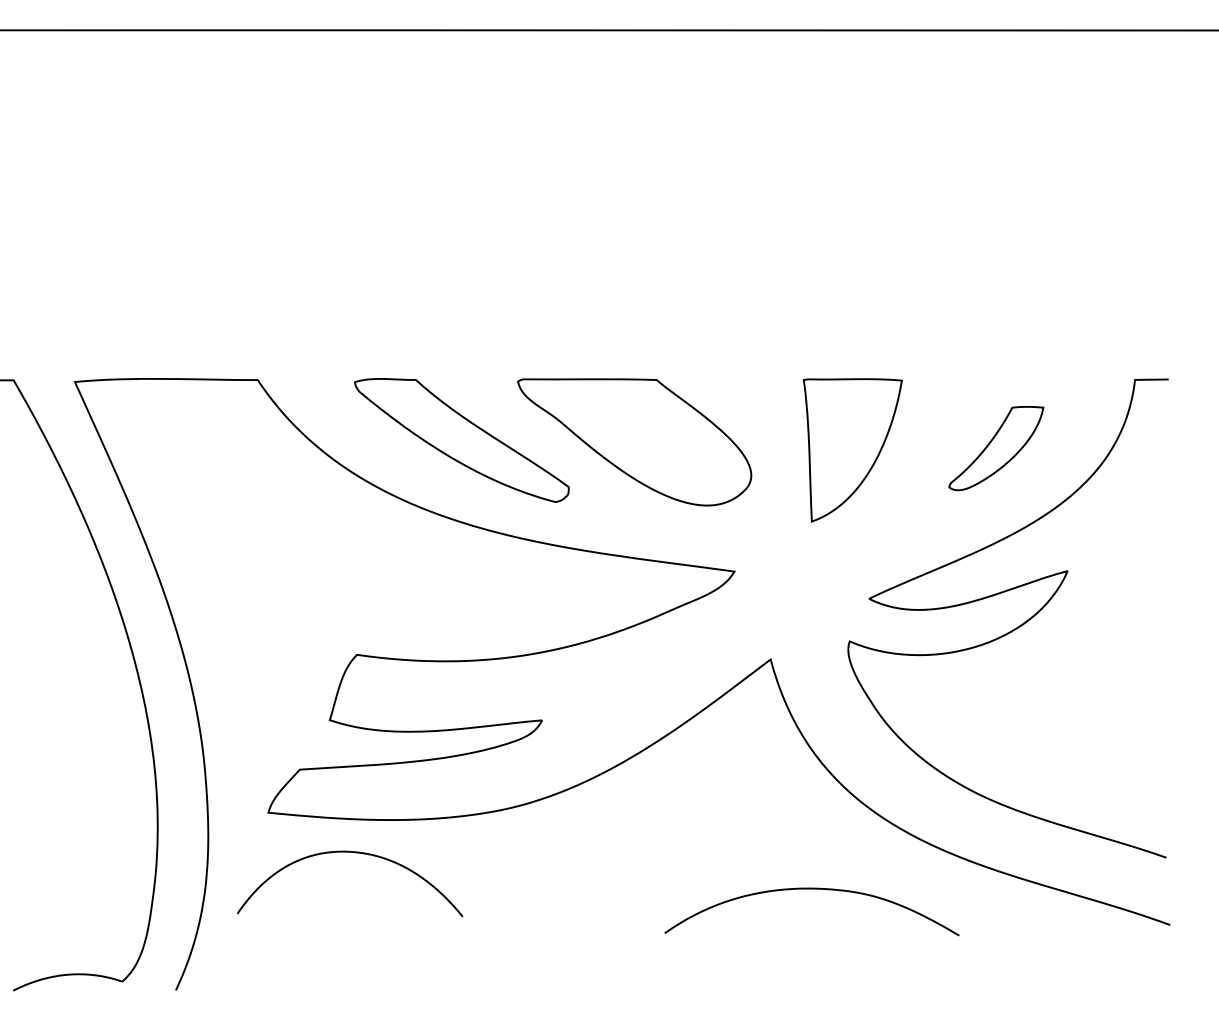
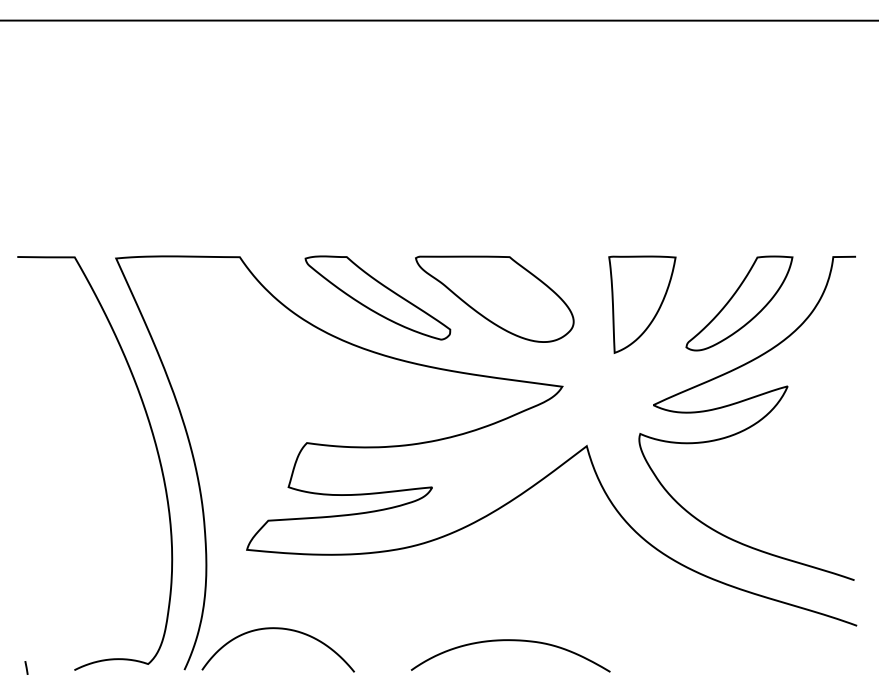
part: (996, 448) -> (739, 303), size x1.67
curve: (348, 853) -> (277, 629), moved
curve: (811, 890) -> (510, 641), moved

